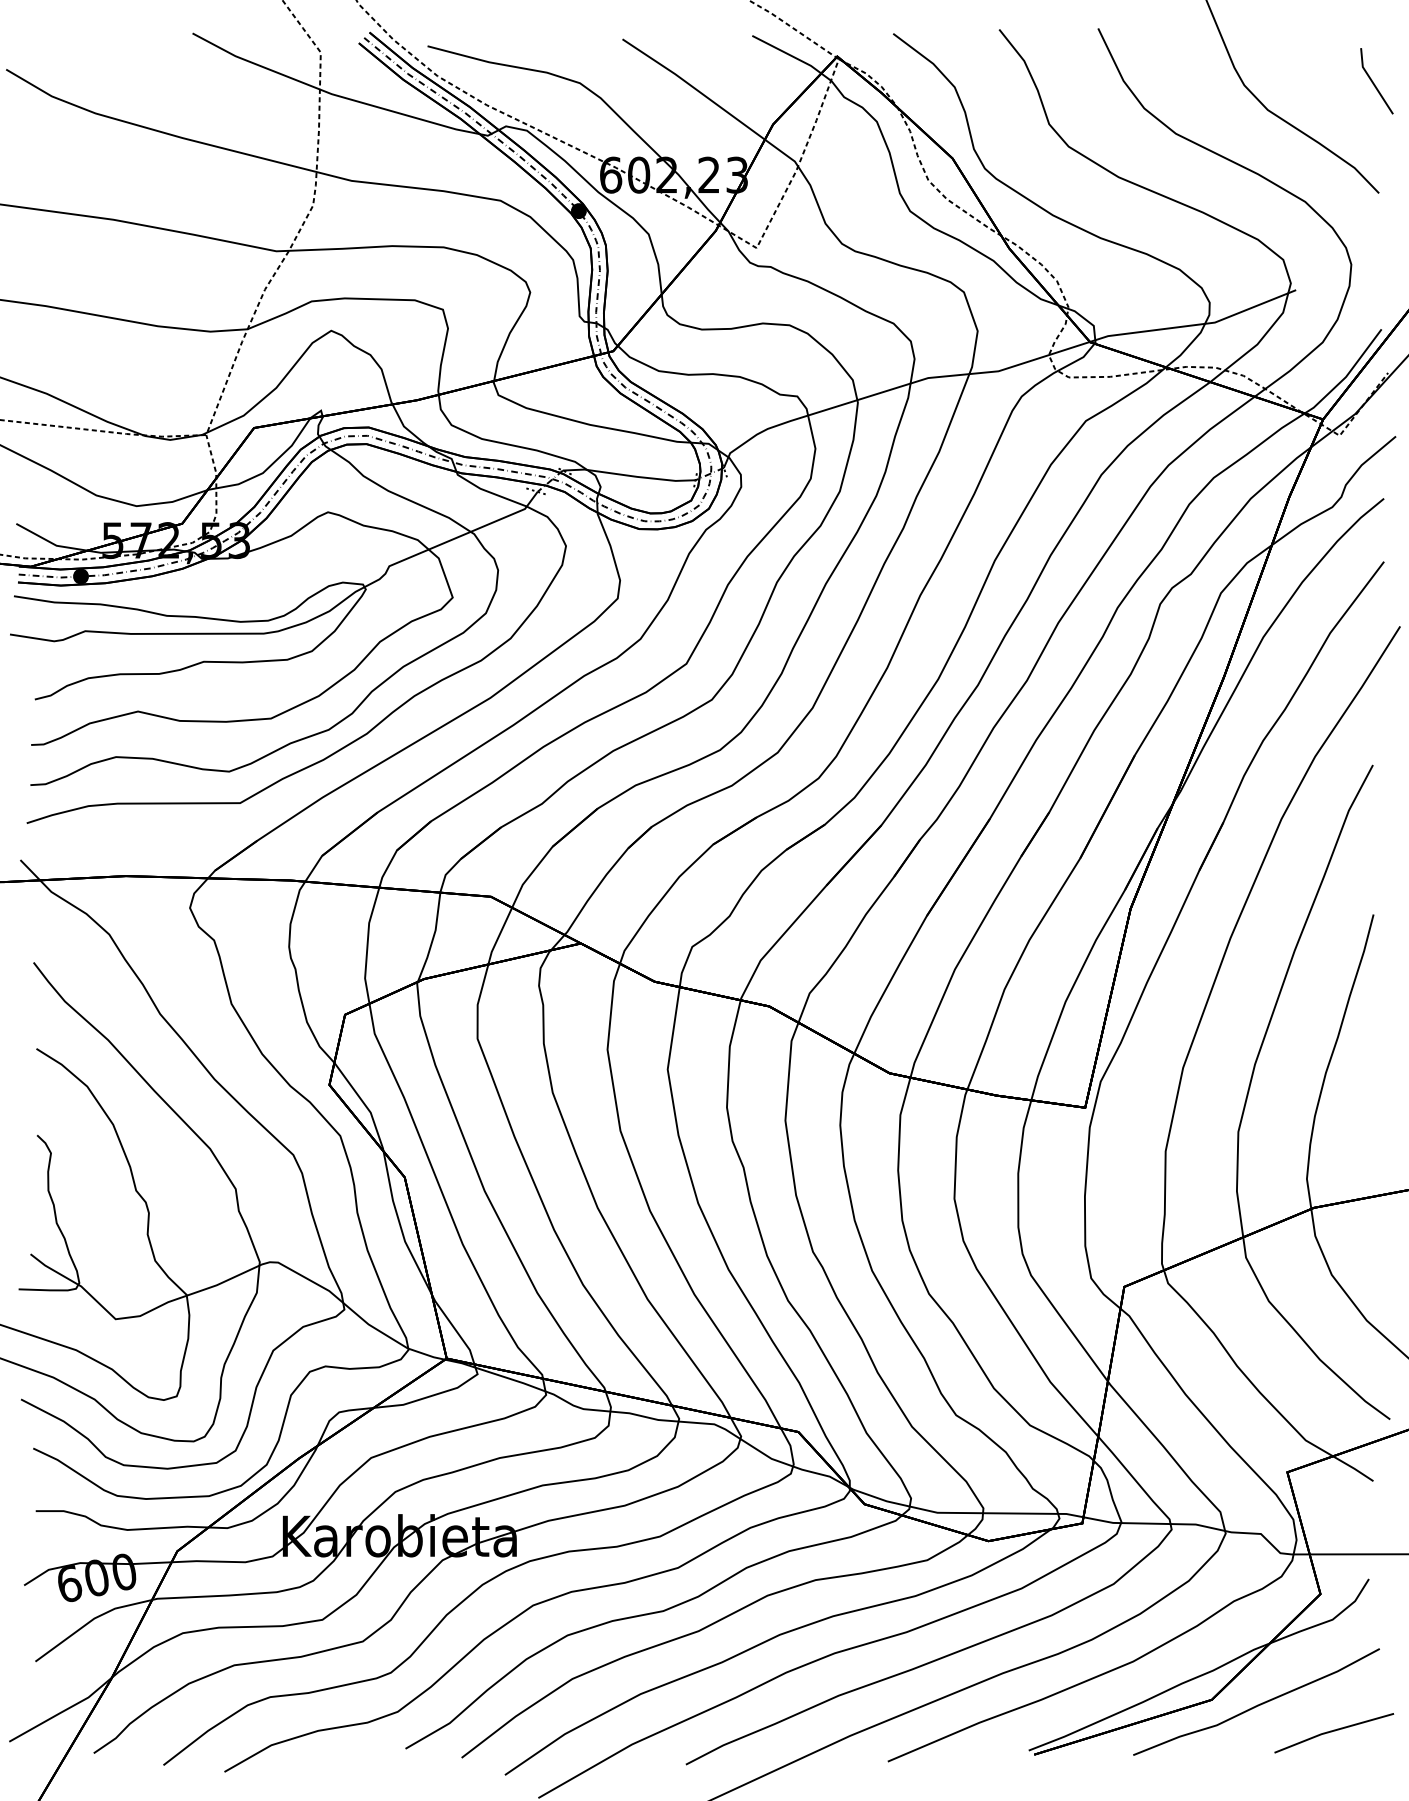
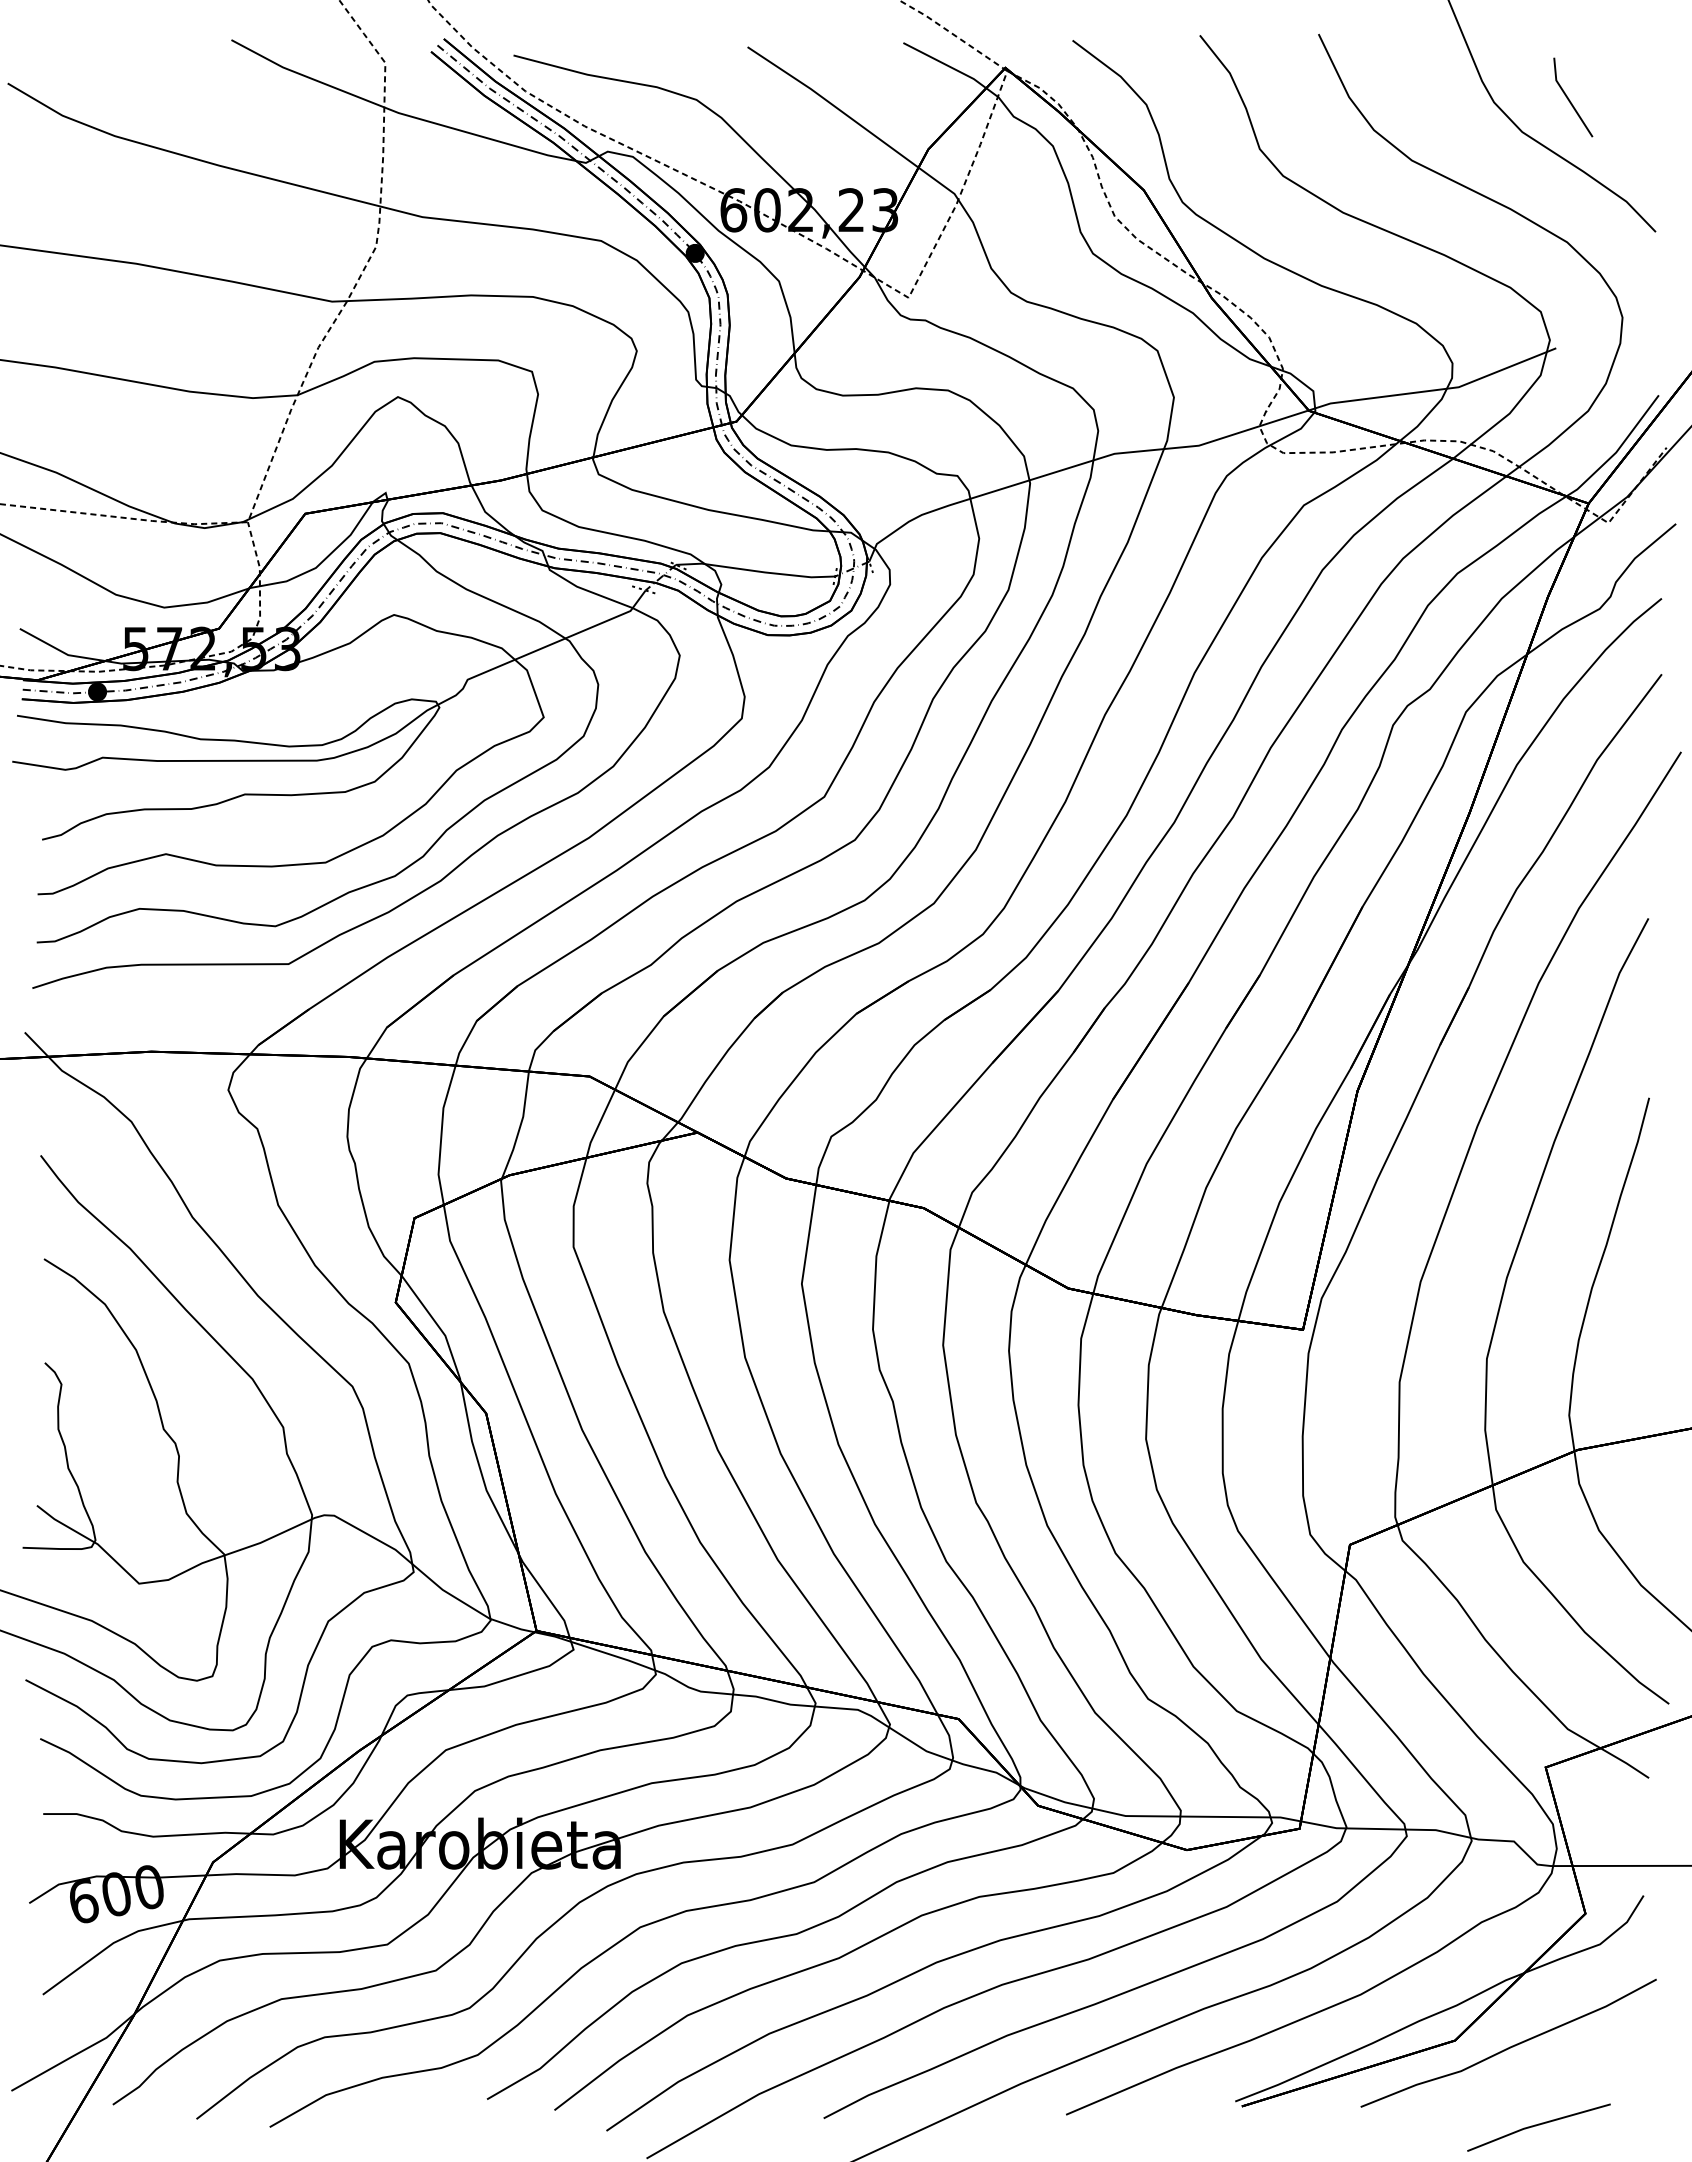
line: (1374, 83) -> (1570, 100), moved
line: (1333, 1731) -> (1538, 2125), moved

